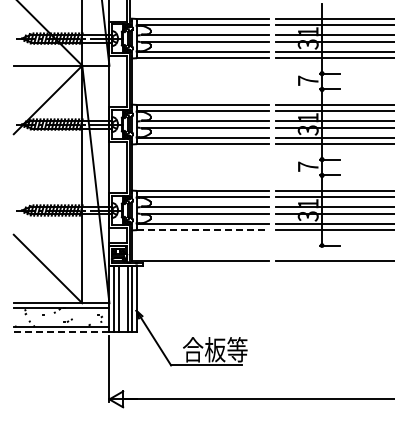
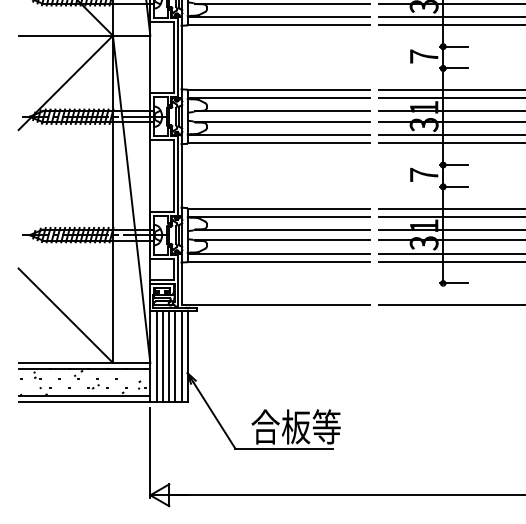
line: (203, 229) -> (279, 261), dashed -> solid
line: (123, 298) -> (169, 356), added
line: (61, 331) -> (84, 401), dashed -> solid

